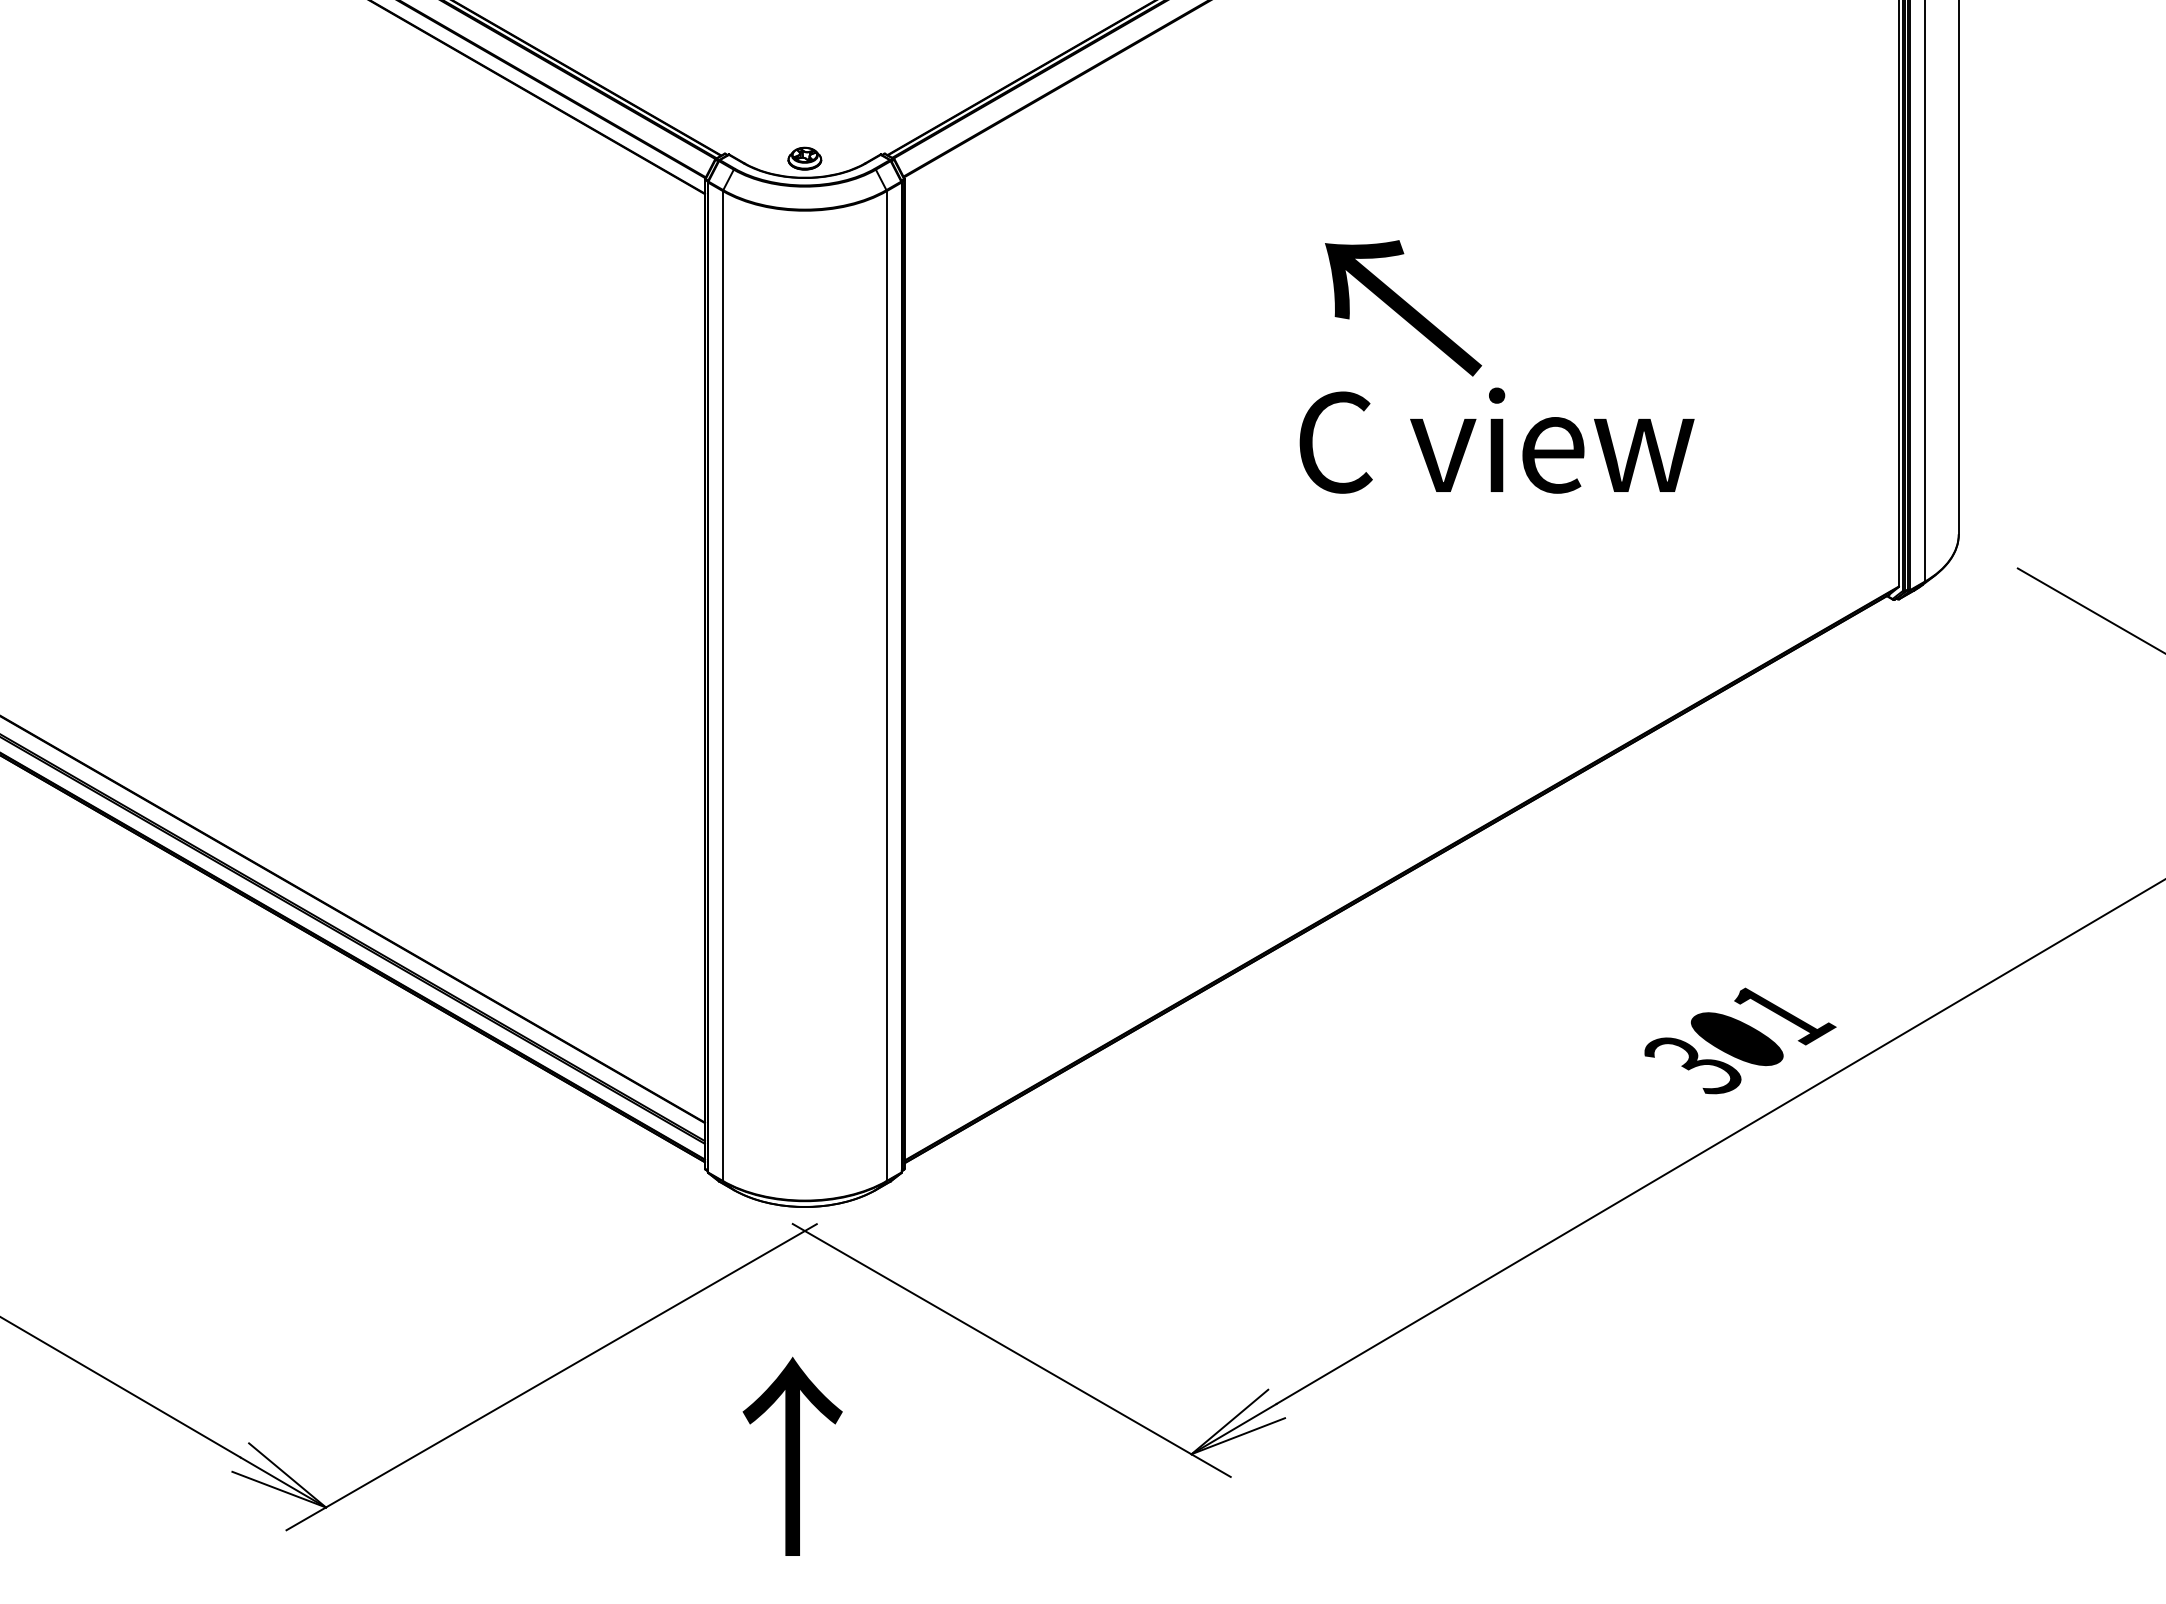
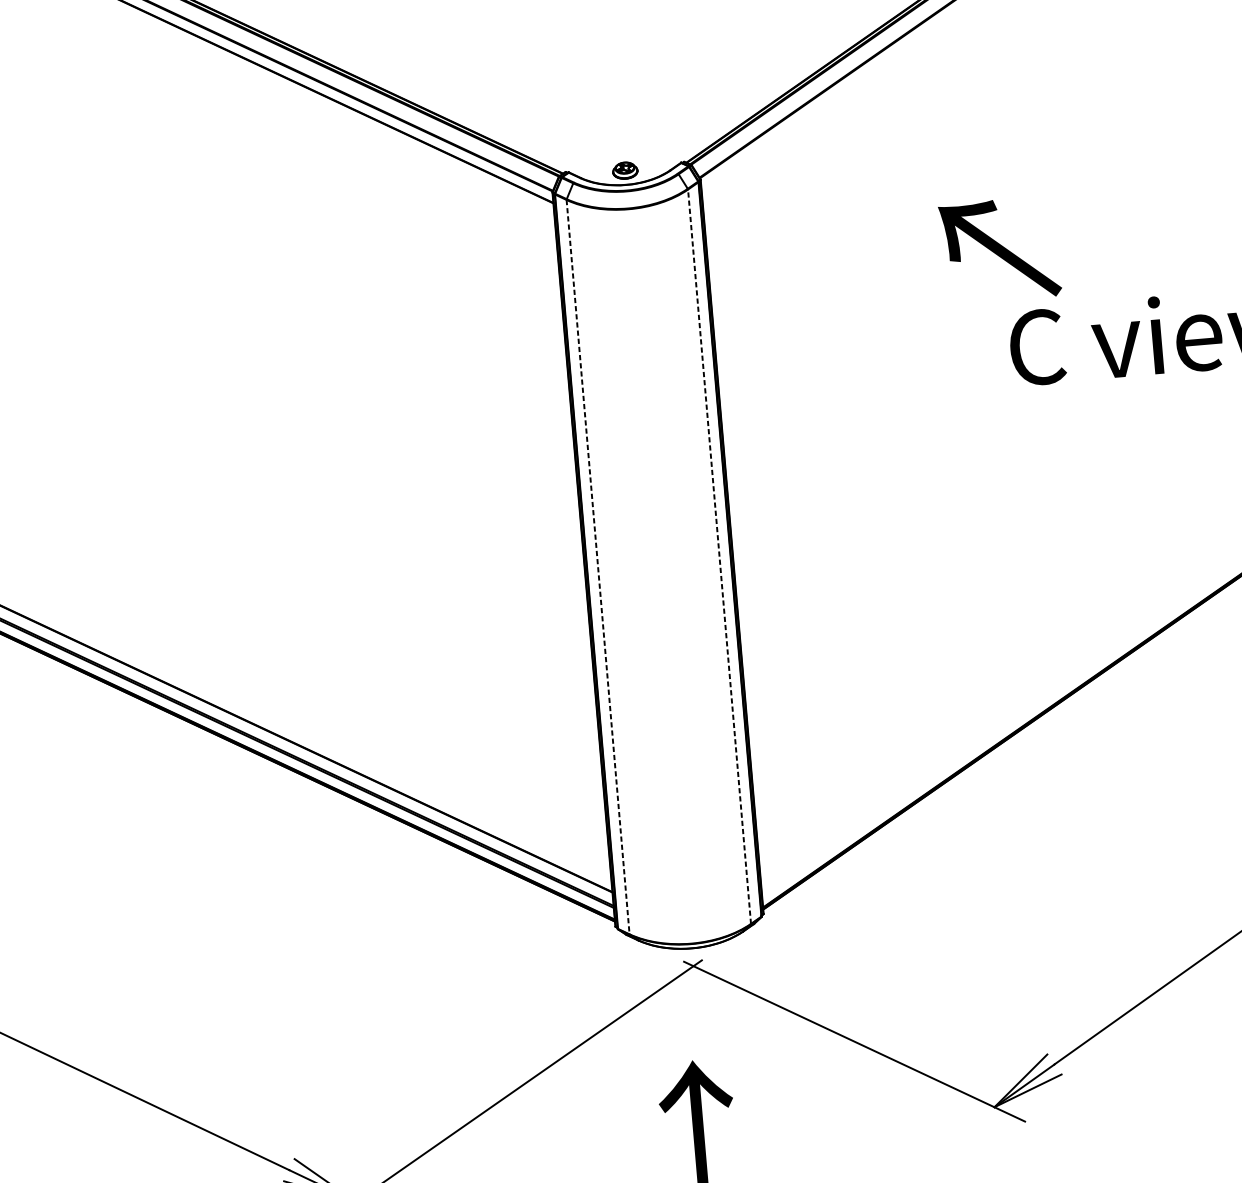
text: (1403, 308) -> (1000, 250), moved
line: (723, 686) -> (598, 567), solid -> dashed
line: (886, 686) -> (719, 557), solid -> dashed

